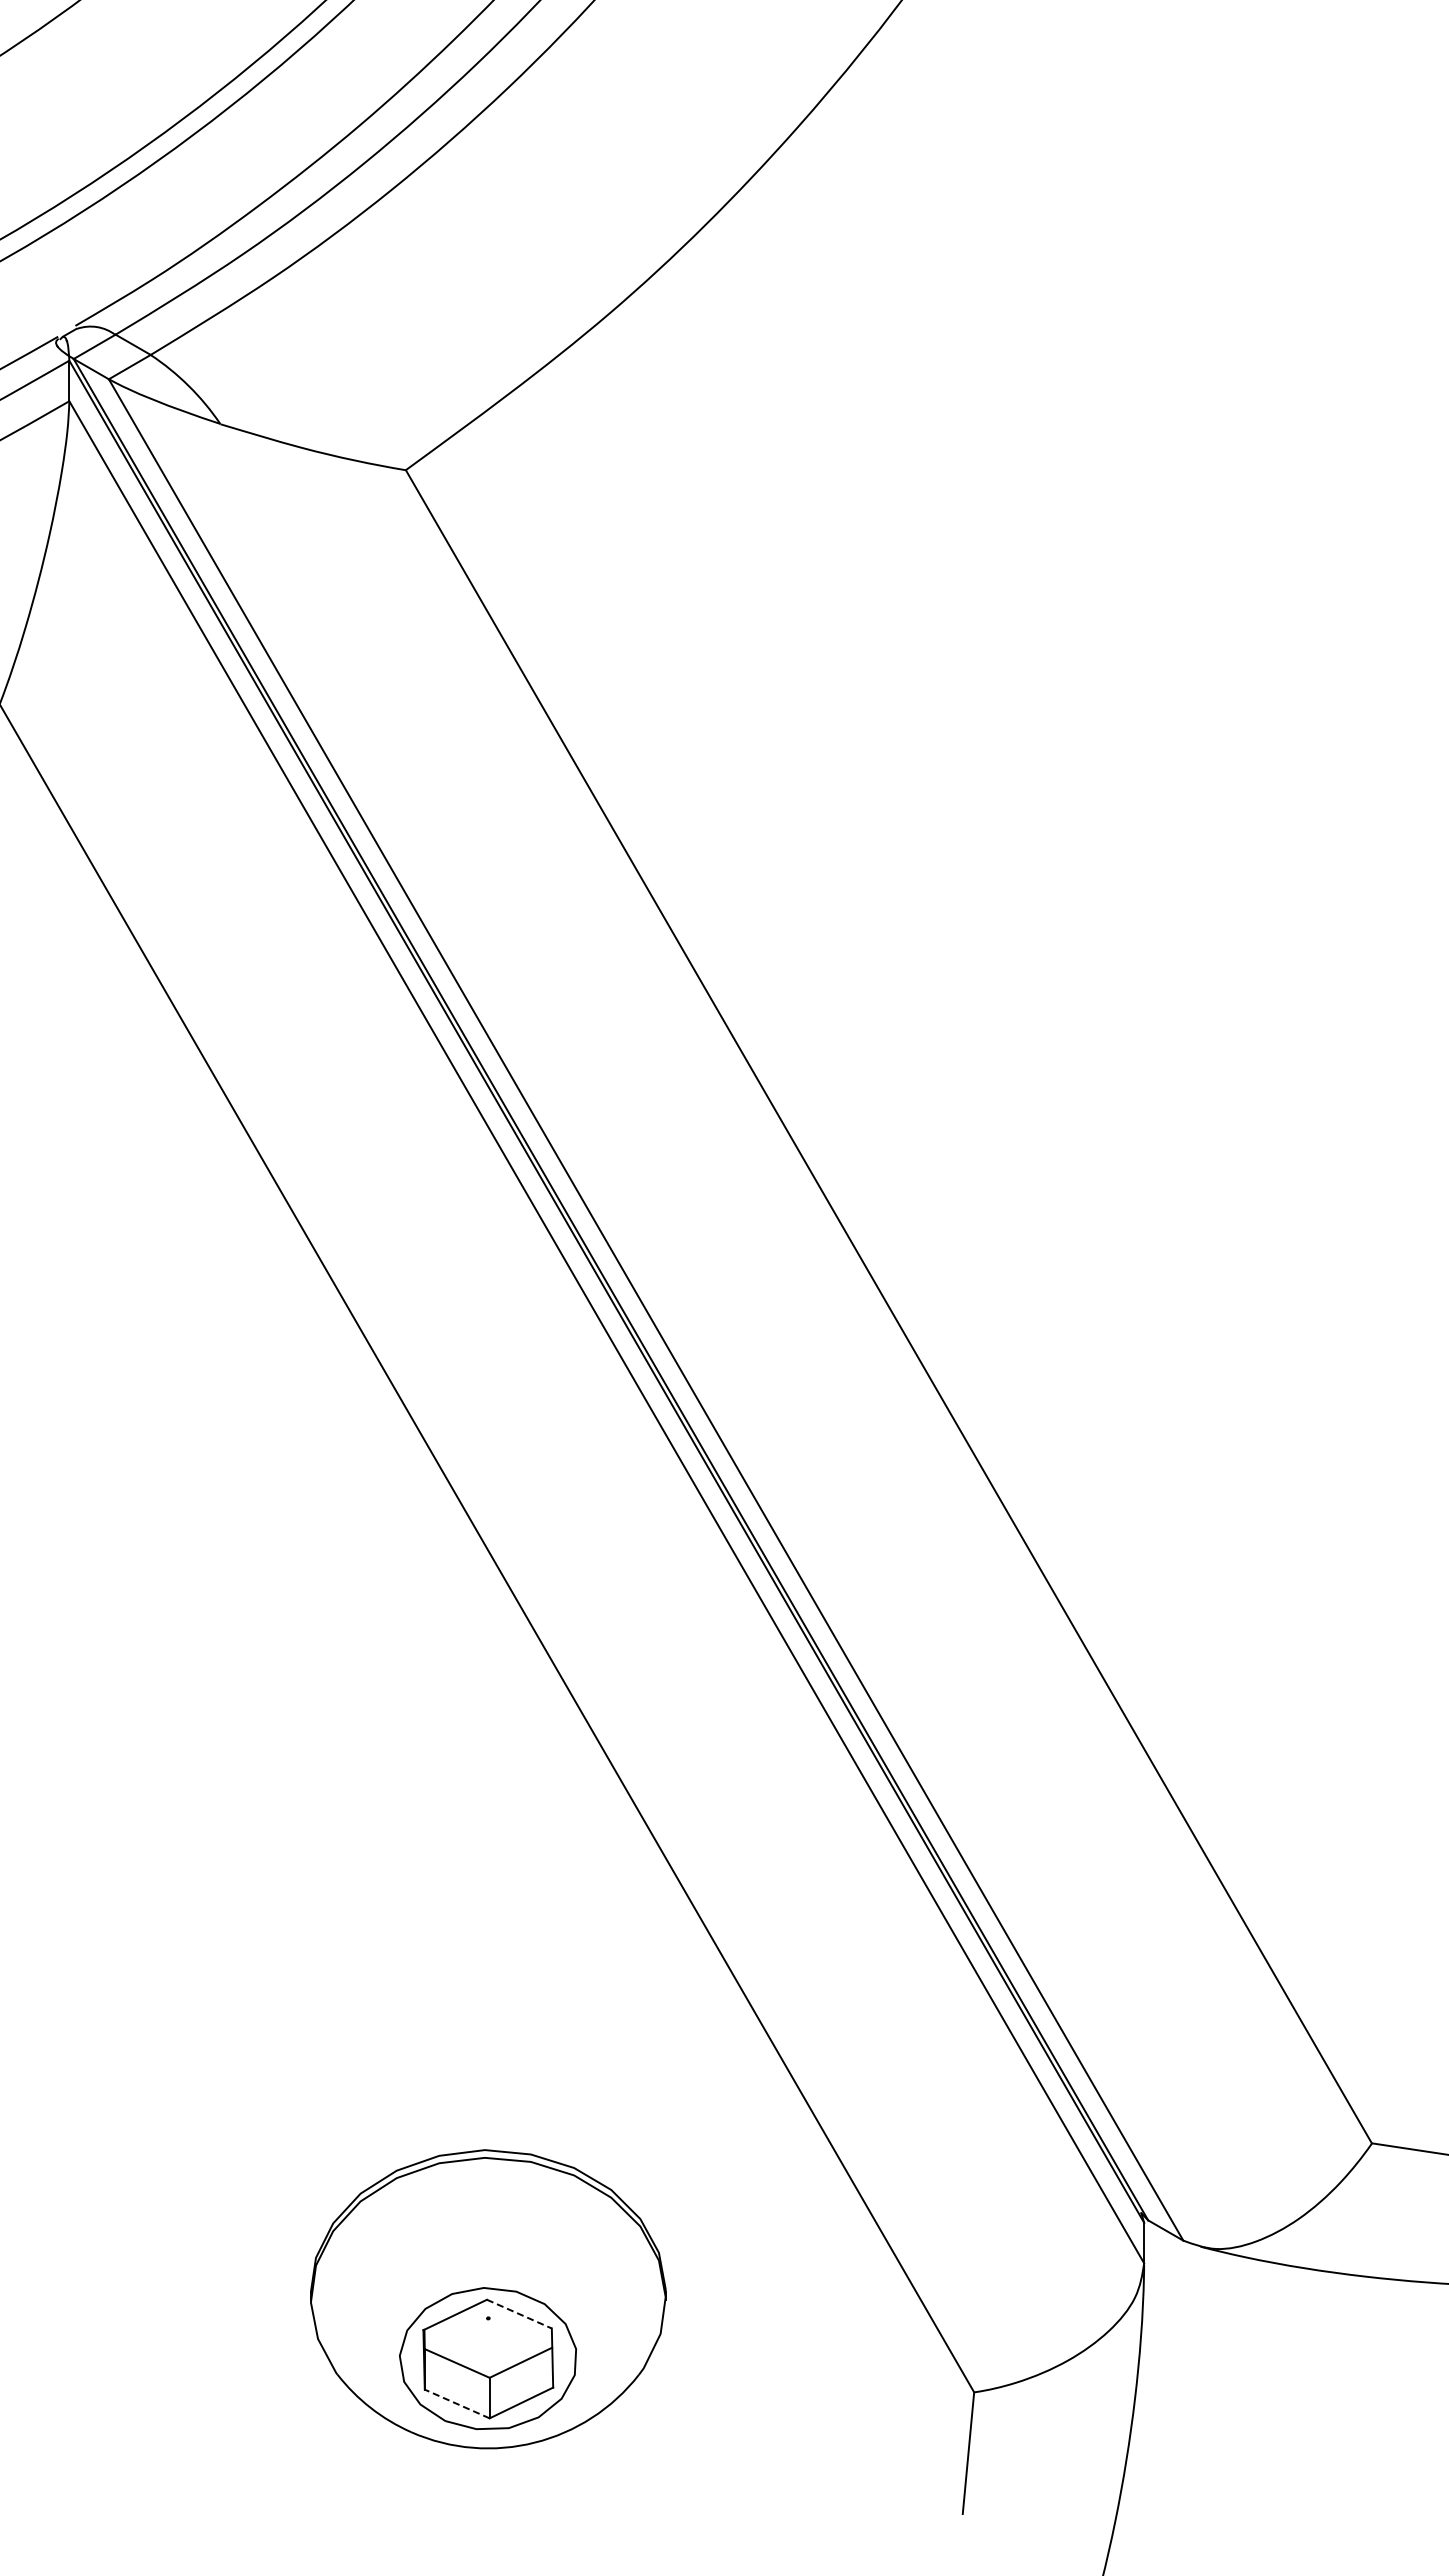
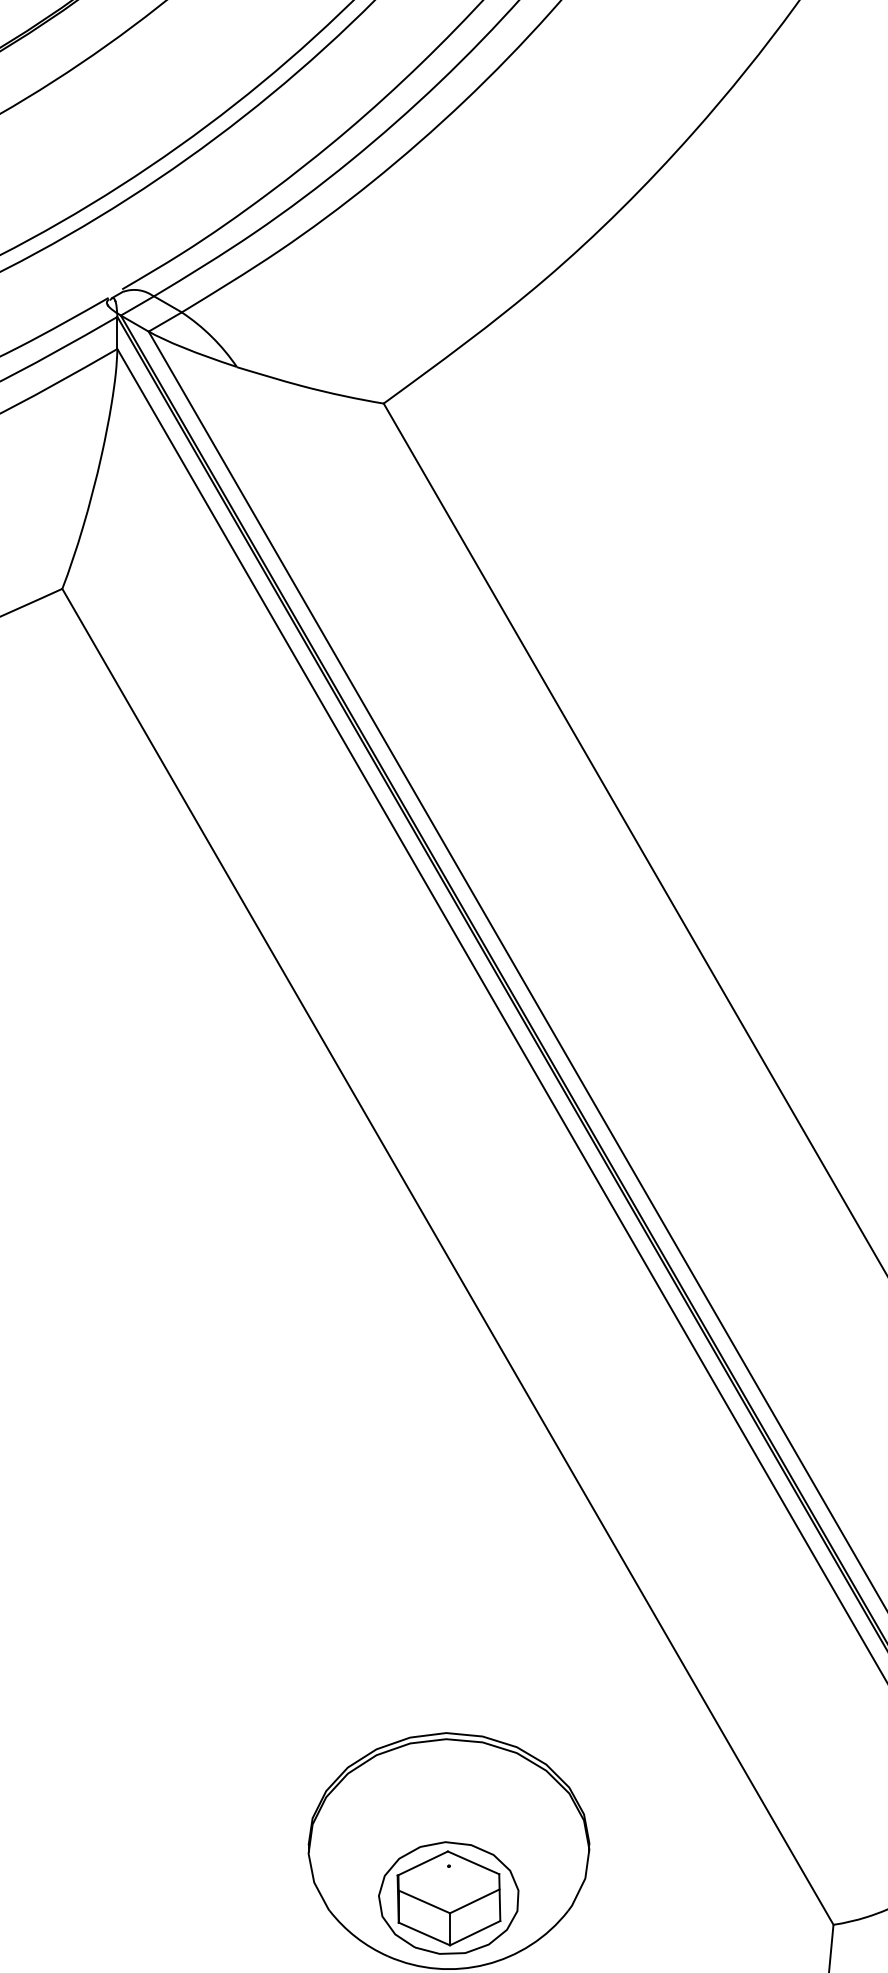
line: (519, 2314) -> (473, 1863), dashed -> solid
line: (456, 2403) -> (423, 1933), dashed -> solid

